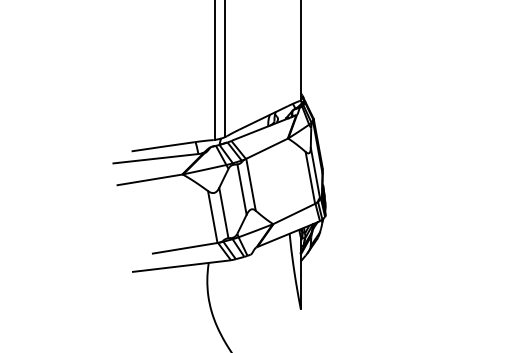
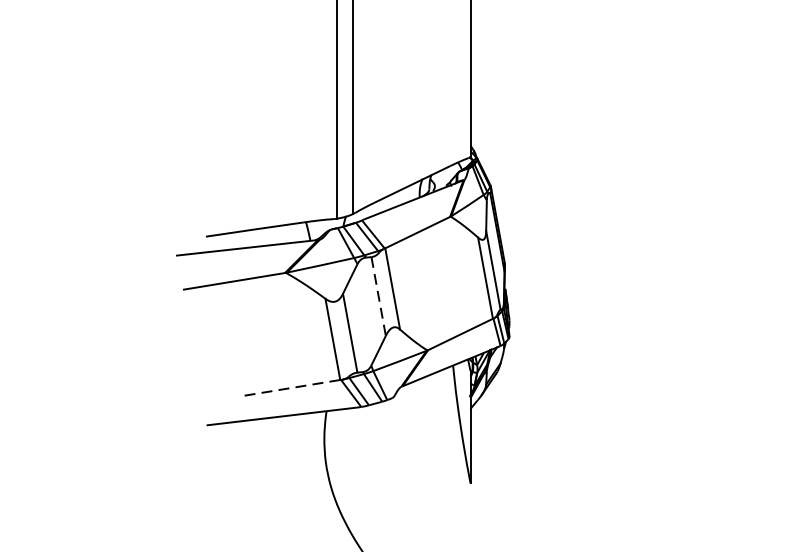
line: (242, 189) -> (379, 296), solid -> dashed
line: (185, 248) -> (290, 388), solid -> dashed

